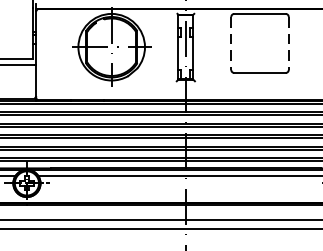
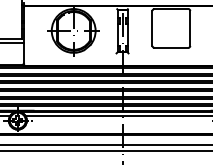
line: (231, 43) -> (152, 28), dashed -> solid
line: (289, 43) -> (190, 28), dashed -> solid

